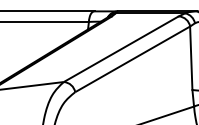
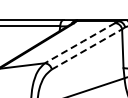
line: (122, 48) -> (80, 42), solid -> dashed
line: (131, 59) -> (86, 49), solid -> dashed

